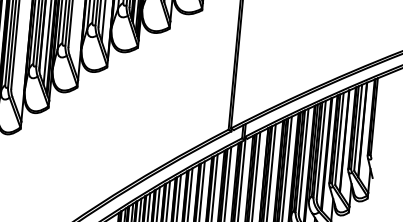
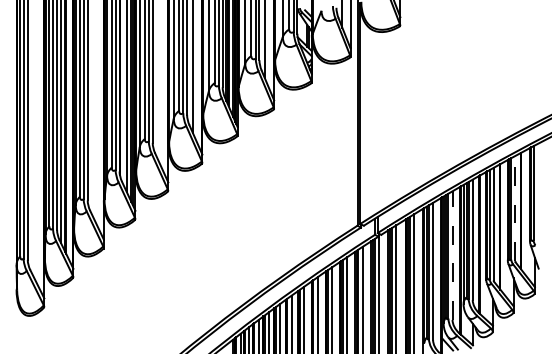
line: (358, 127) -> (515, 208), solid -> dashed
line: (303, 160) -> (452, 255), solid -> dashed

